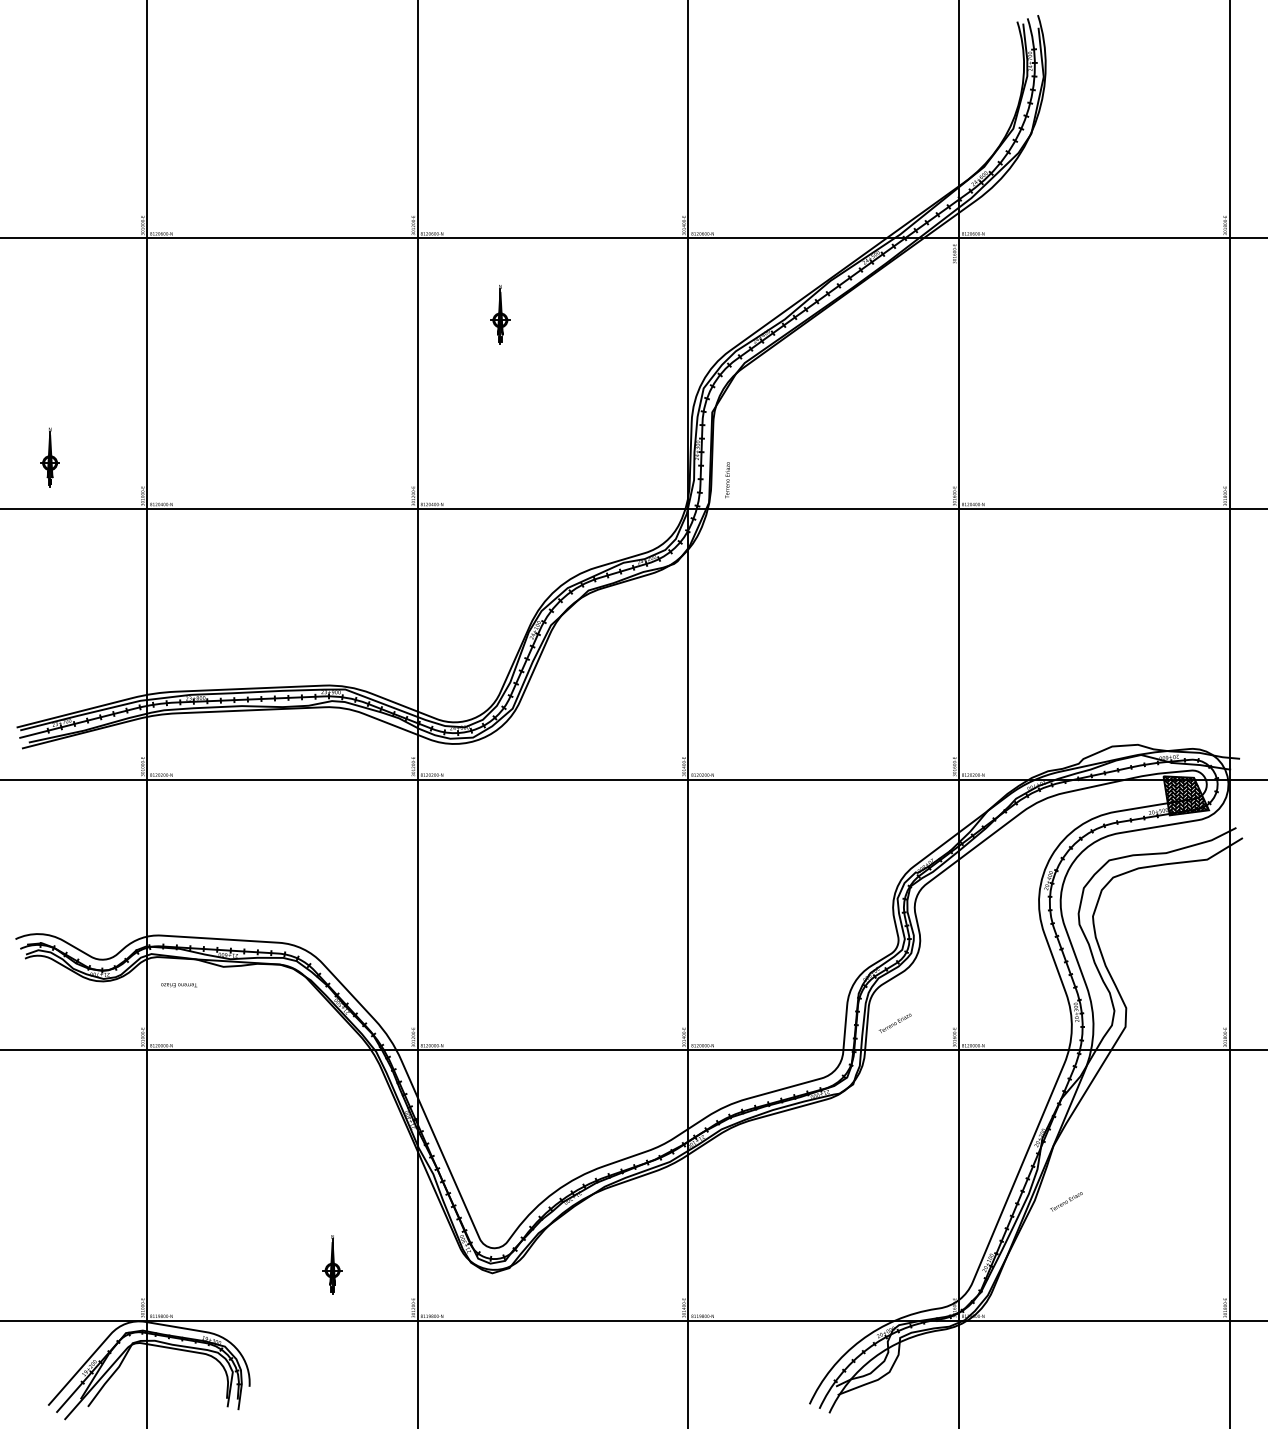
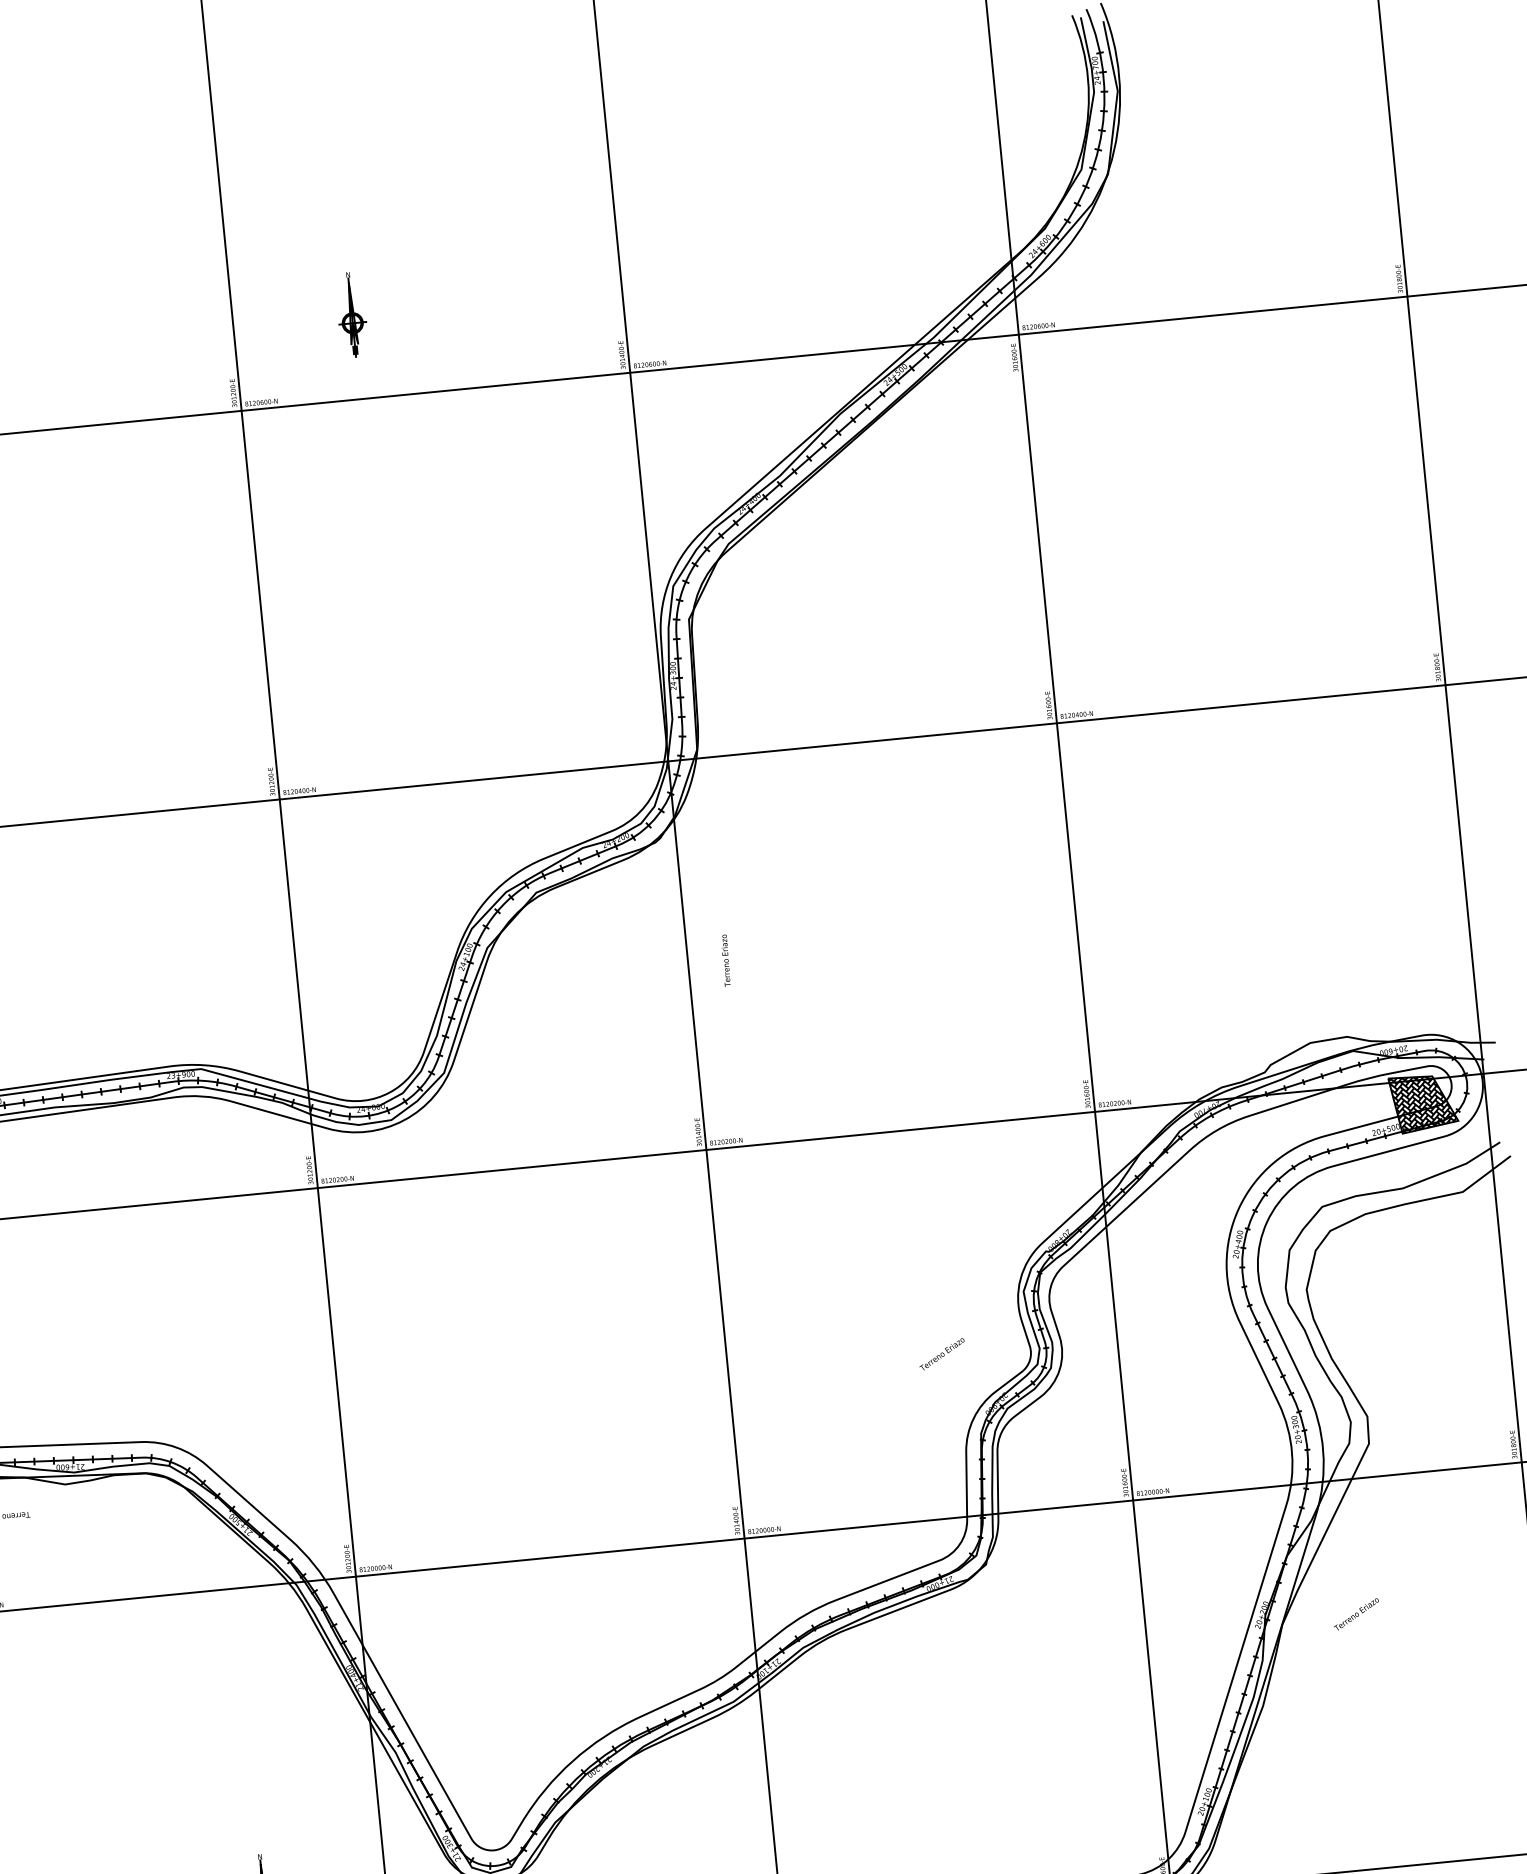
part: (500, 314) -> (352, 314), moved
text: (727, 480) -> (725, 961), moved
text: (894, 1023) -> (941, 1354), moved
text: (1066, 1201) -> (1356, 1613), moved

